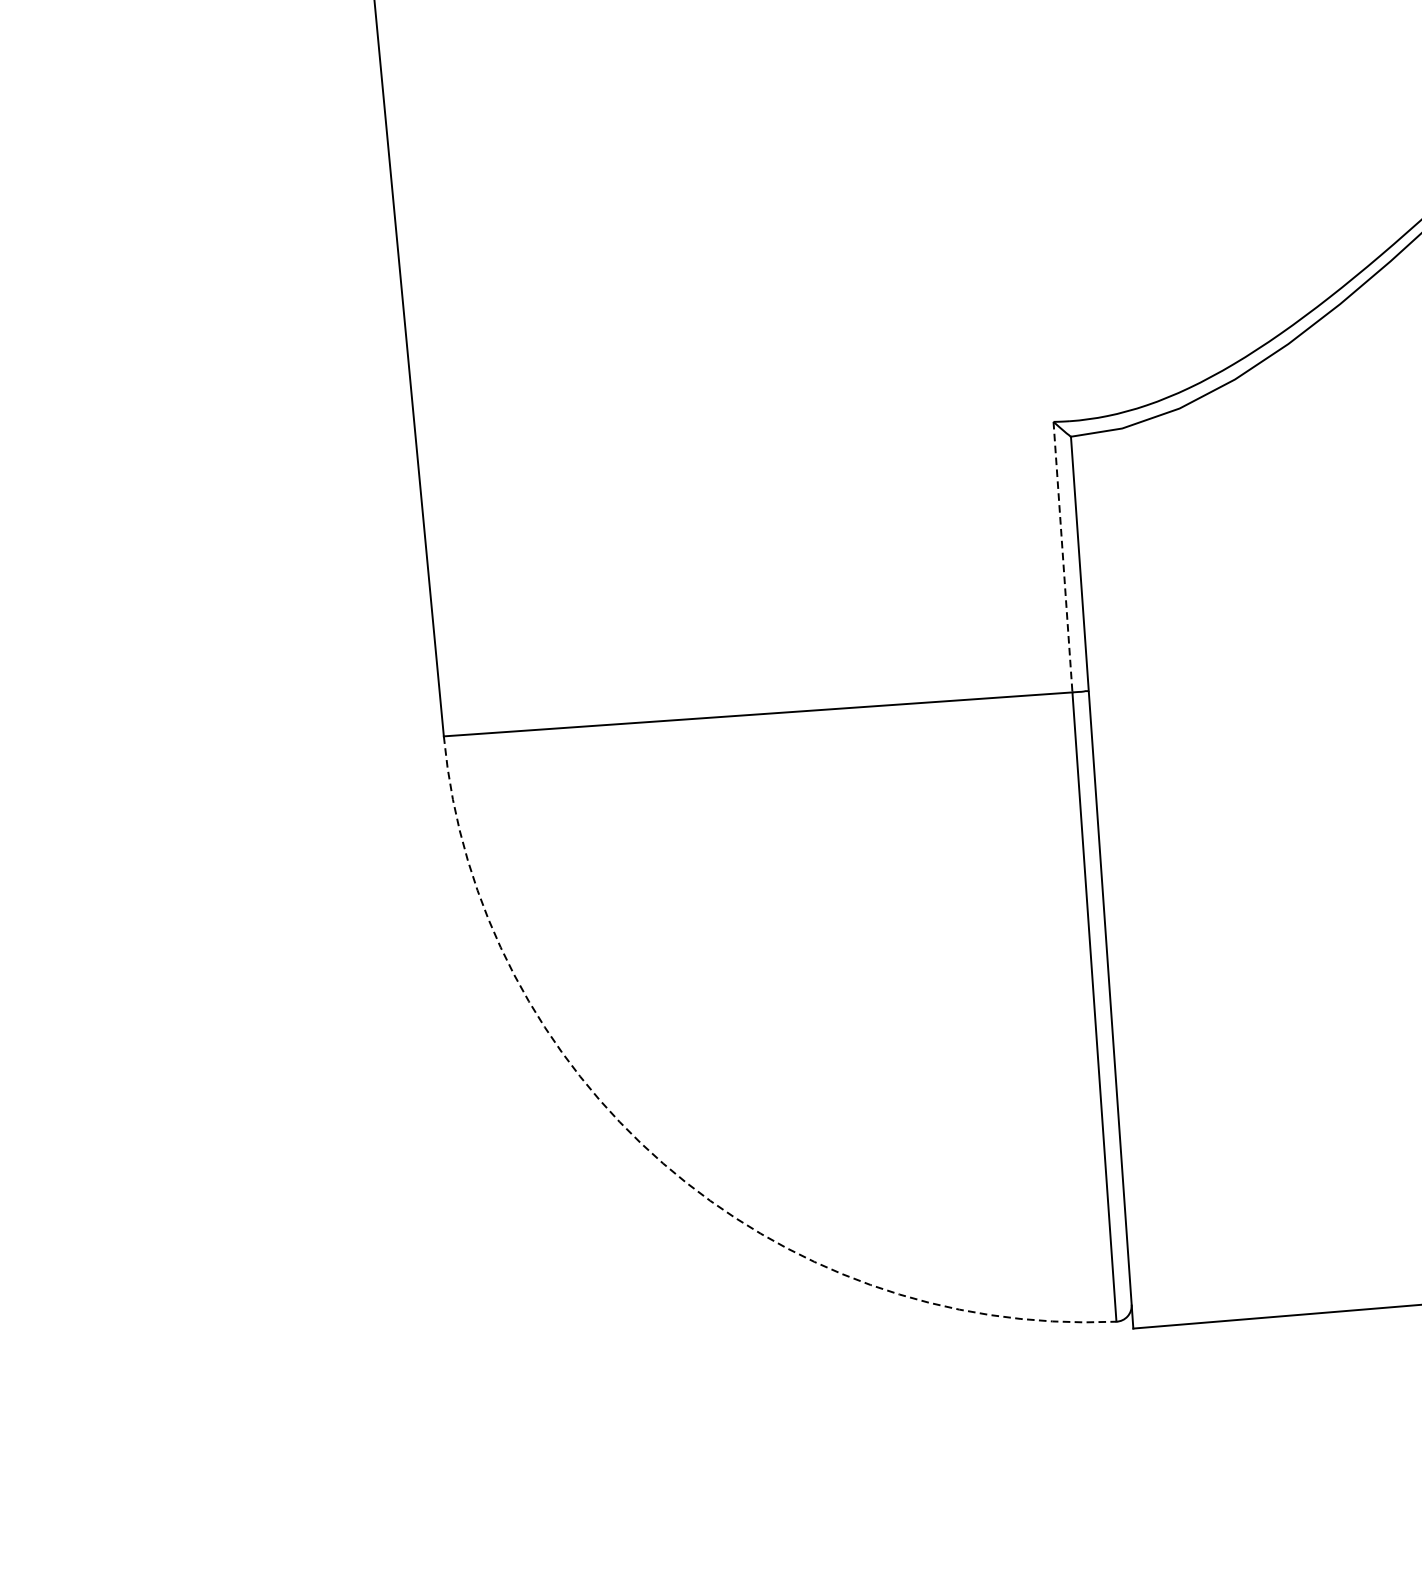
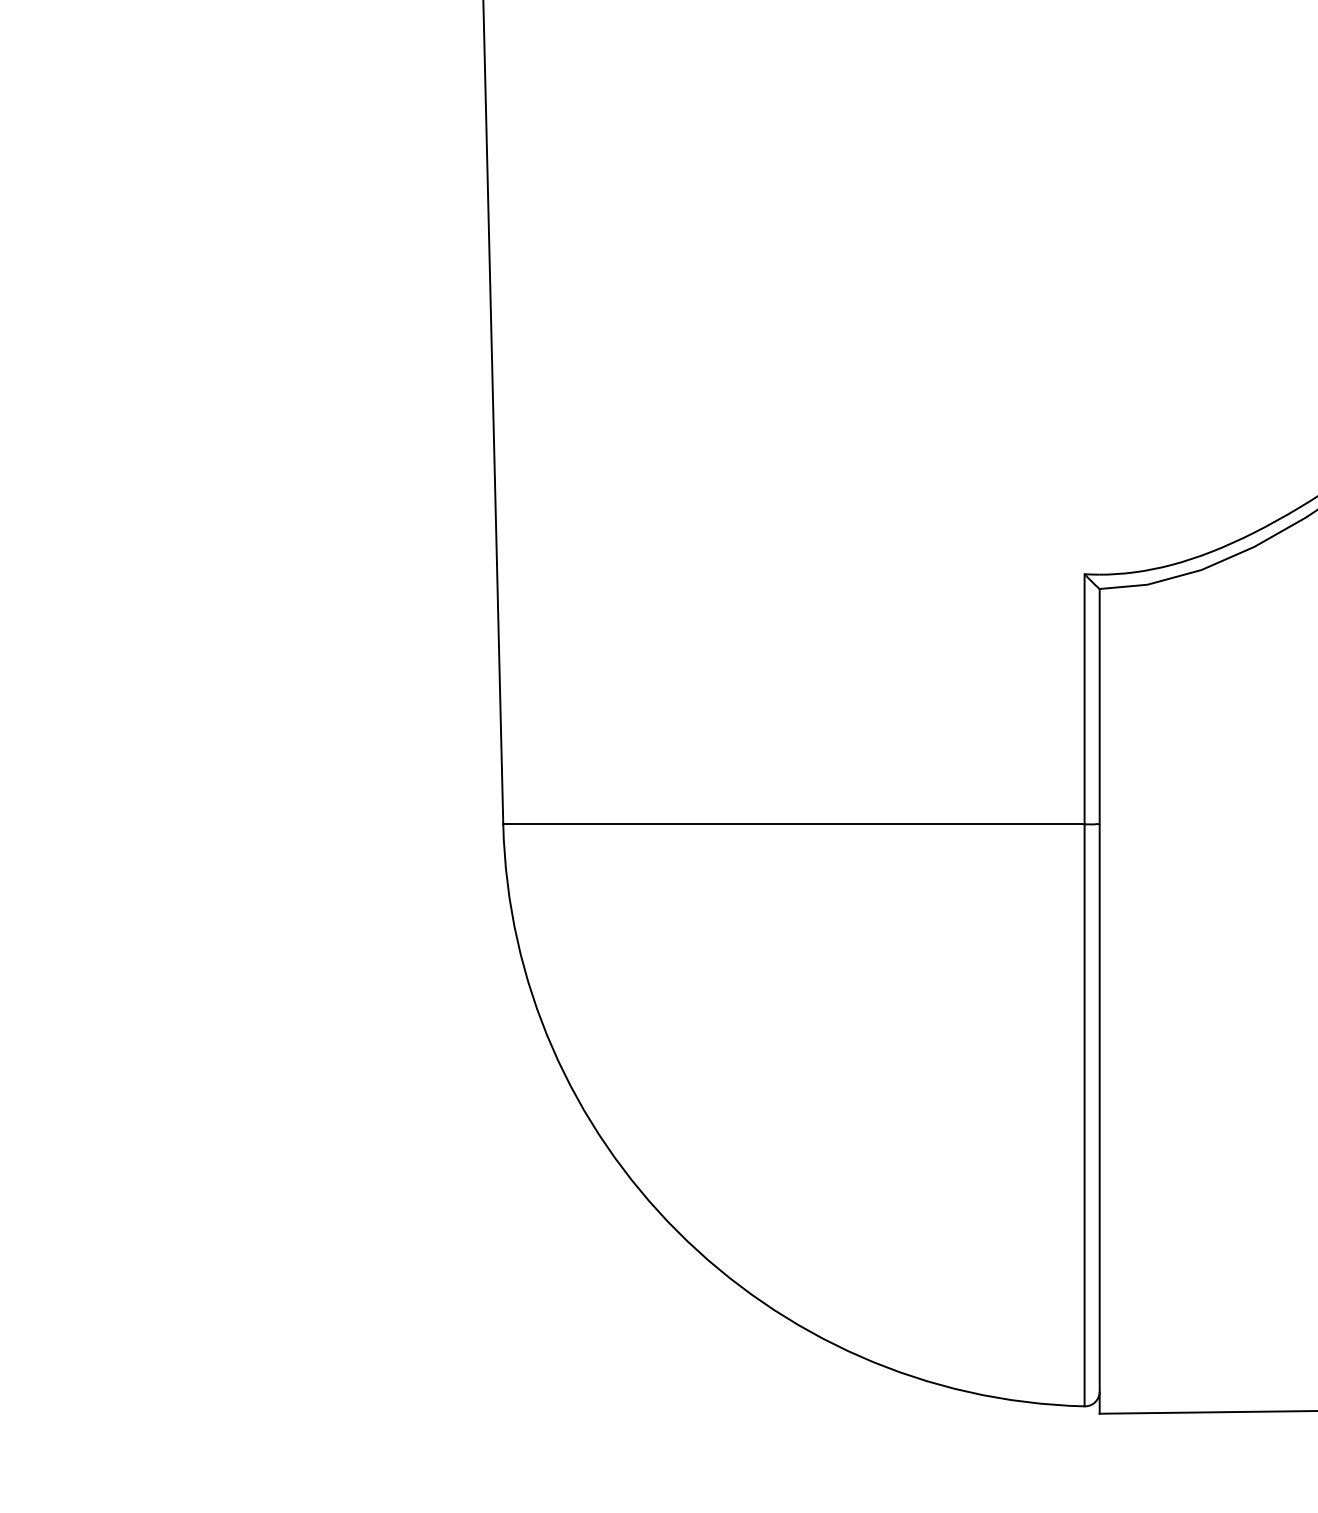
line: (1062, 557) -> (1084, 699), dashed -> solid
arc: (663, 1163) -> (677, 1231), dashed -> solid

